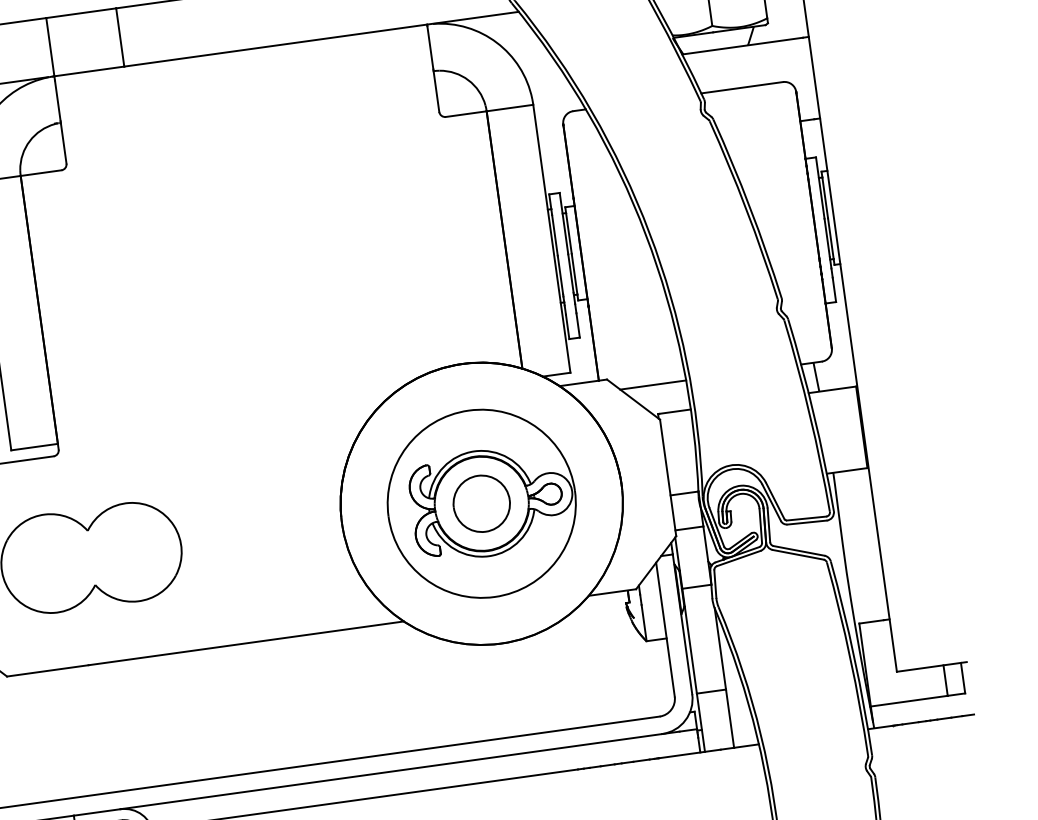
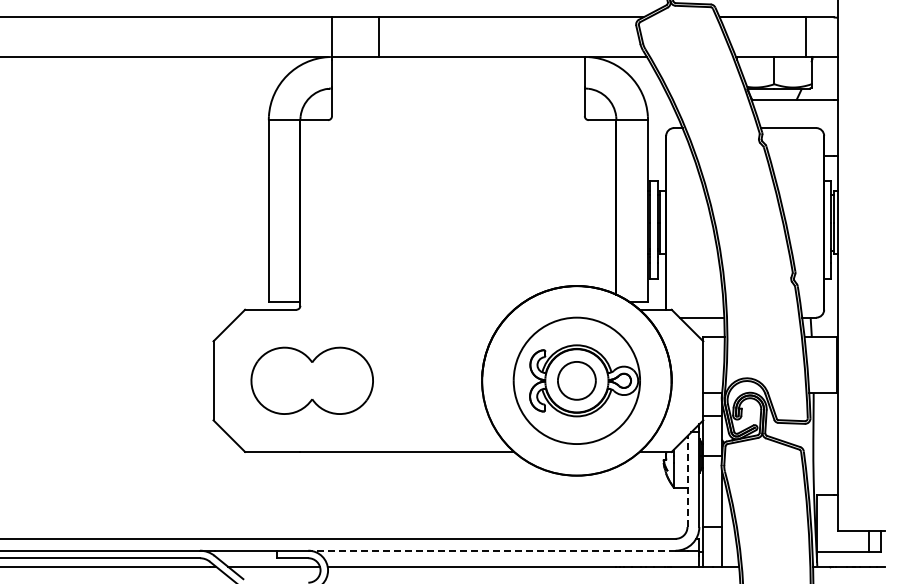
line: (665, 629) -> (687, 481), solid -> dashed
line: (390, 771) -> (491, 550), solid -> dashed

